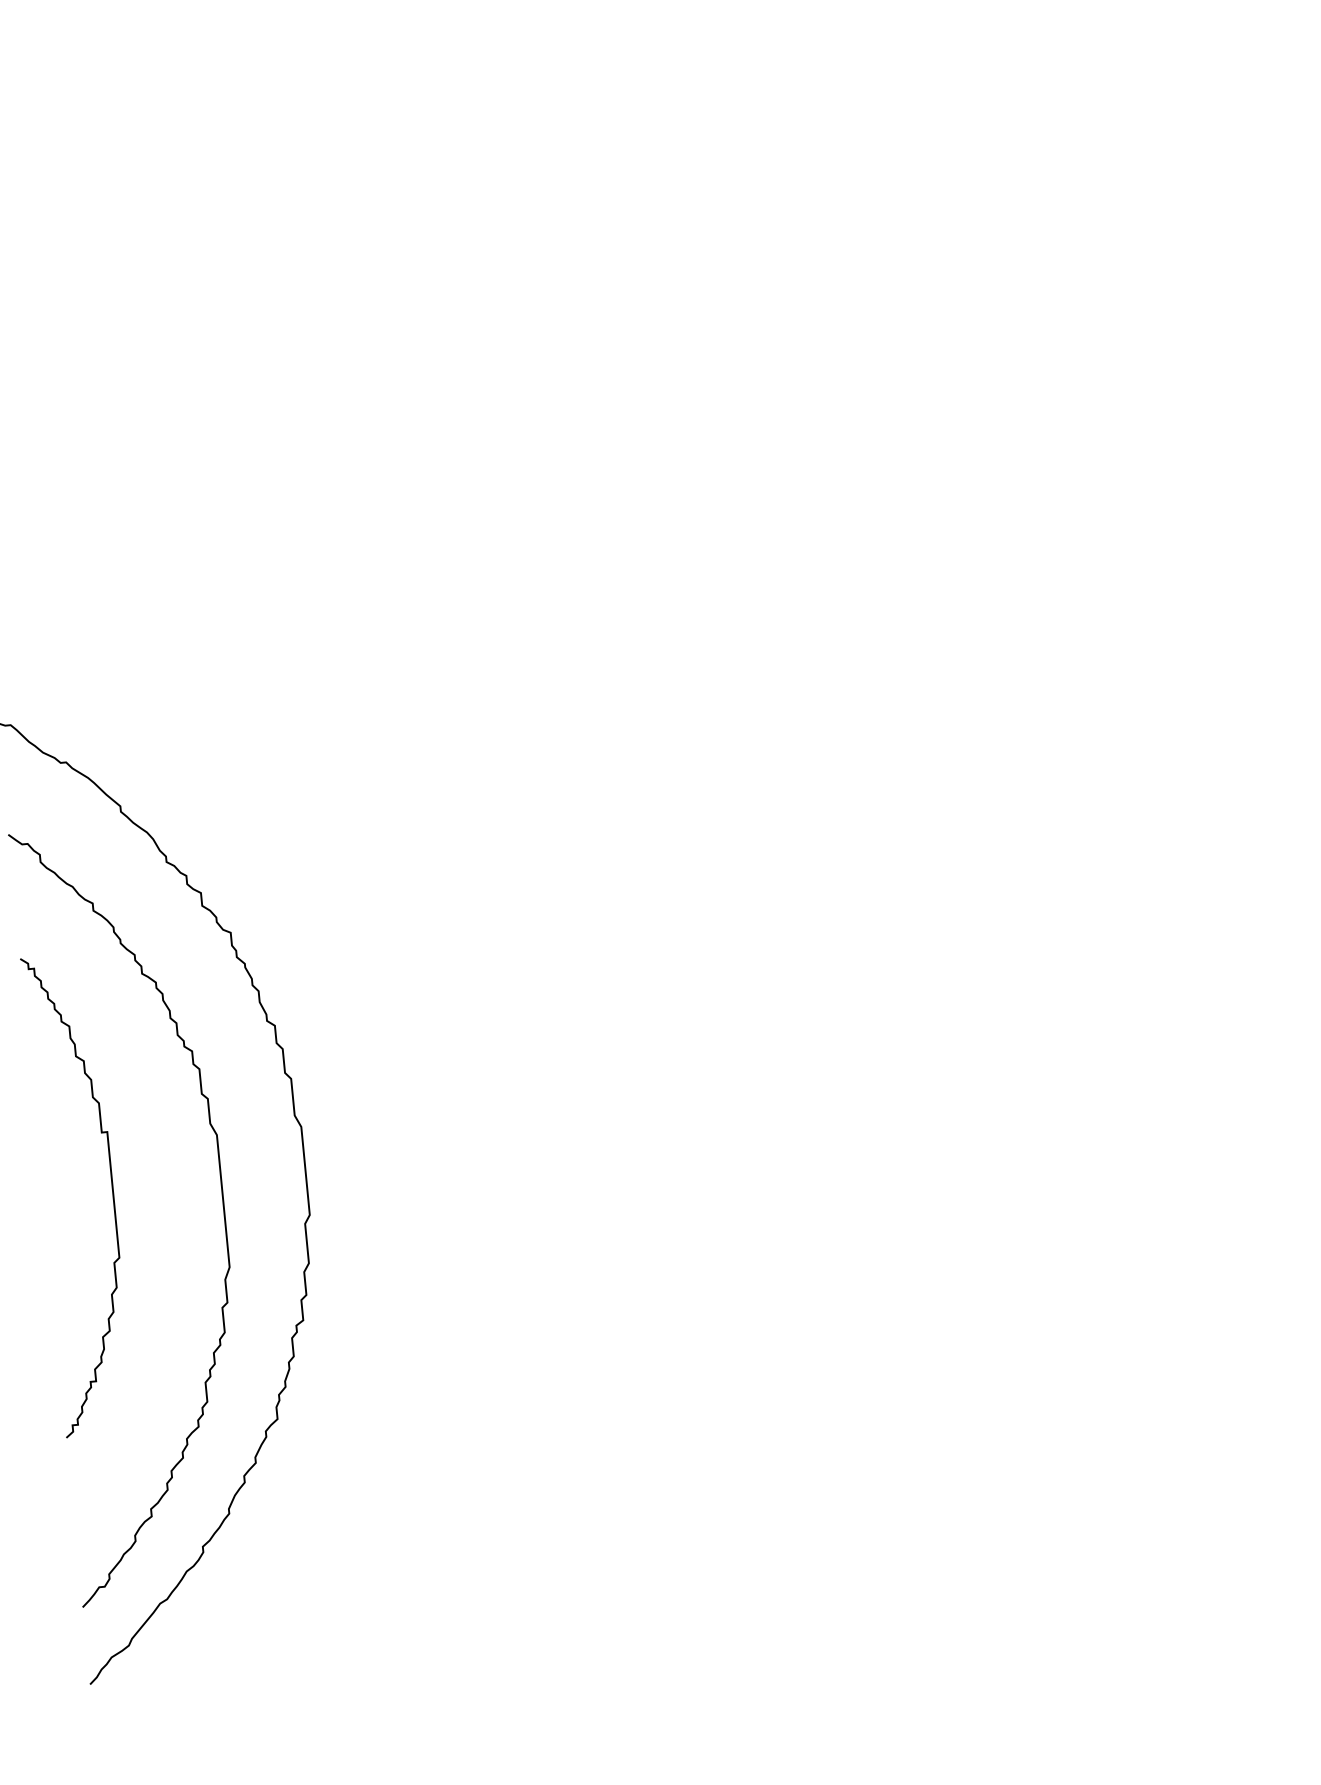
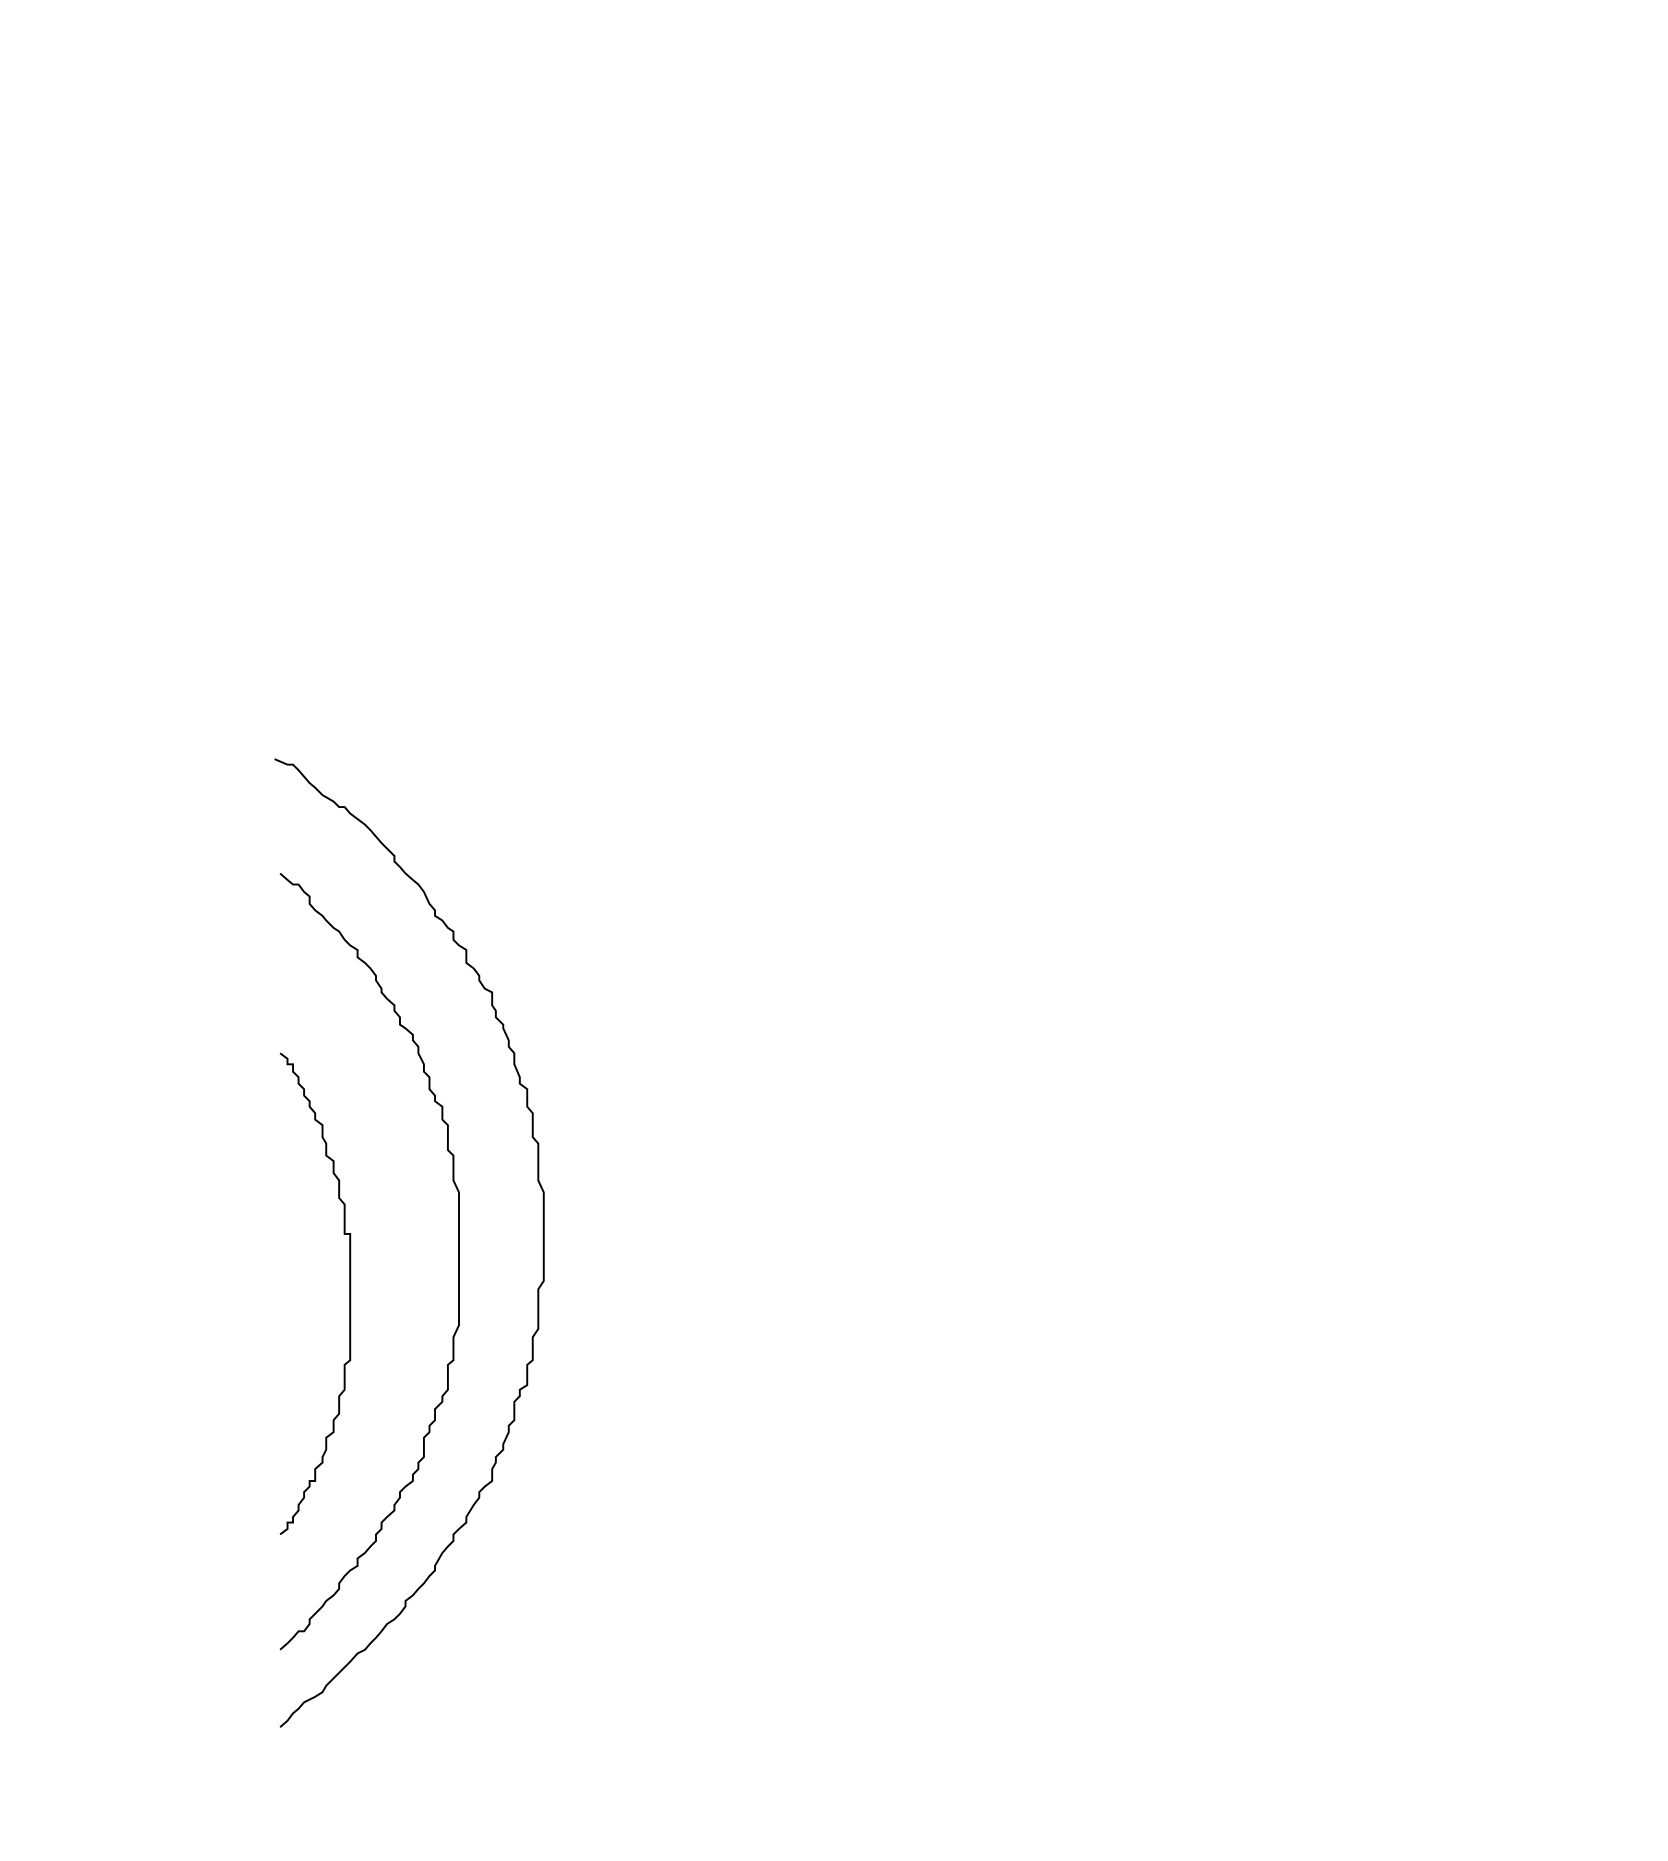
curve: (112, 1191) -> (349, 1293), moved

